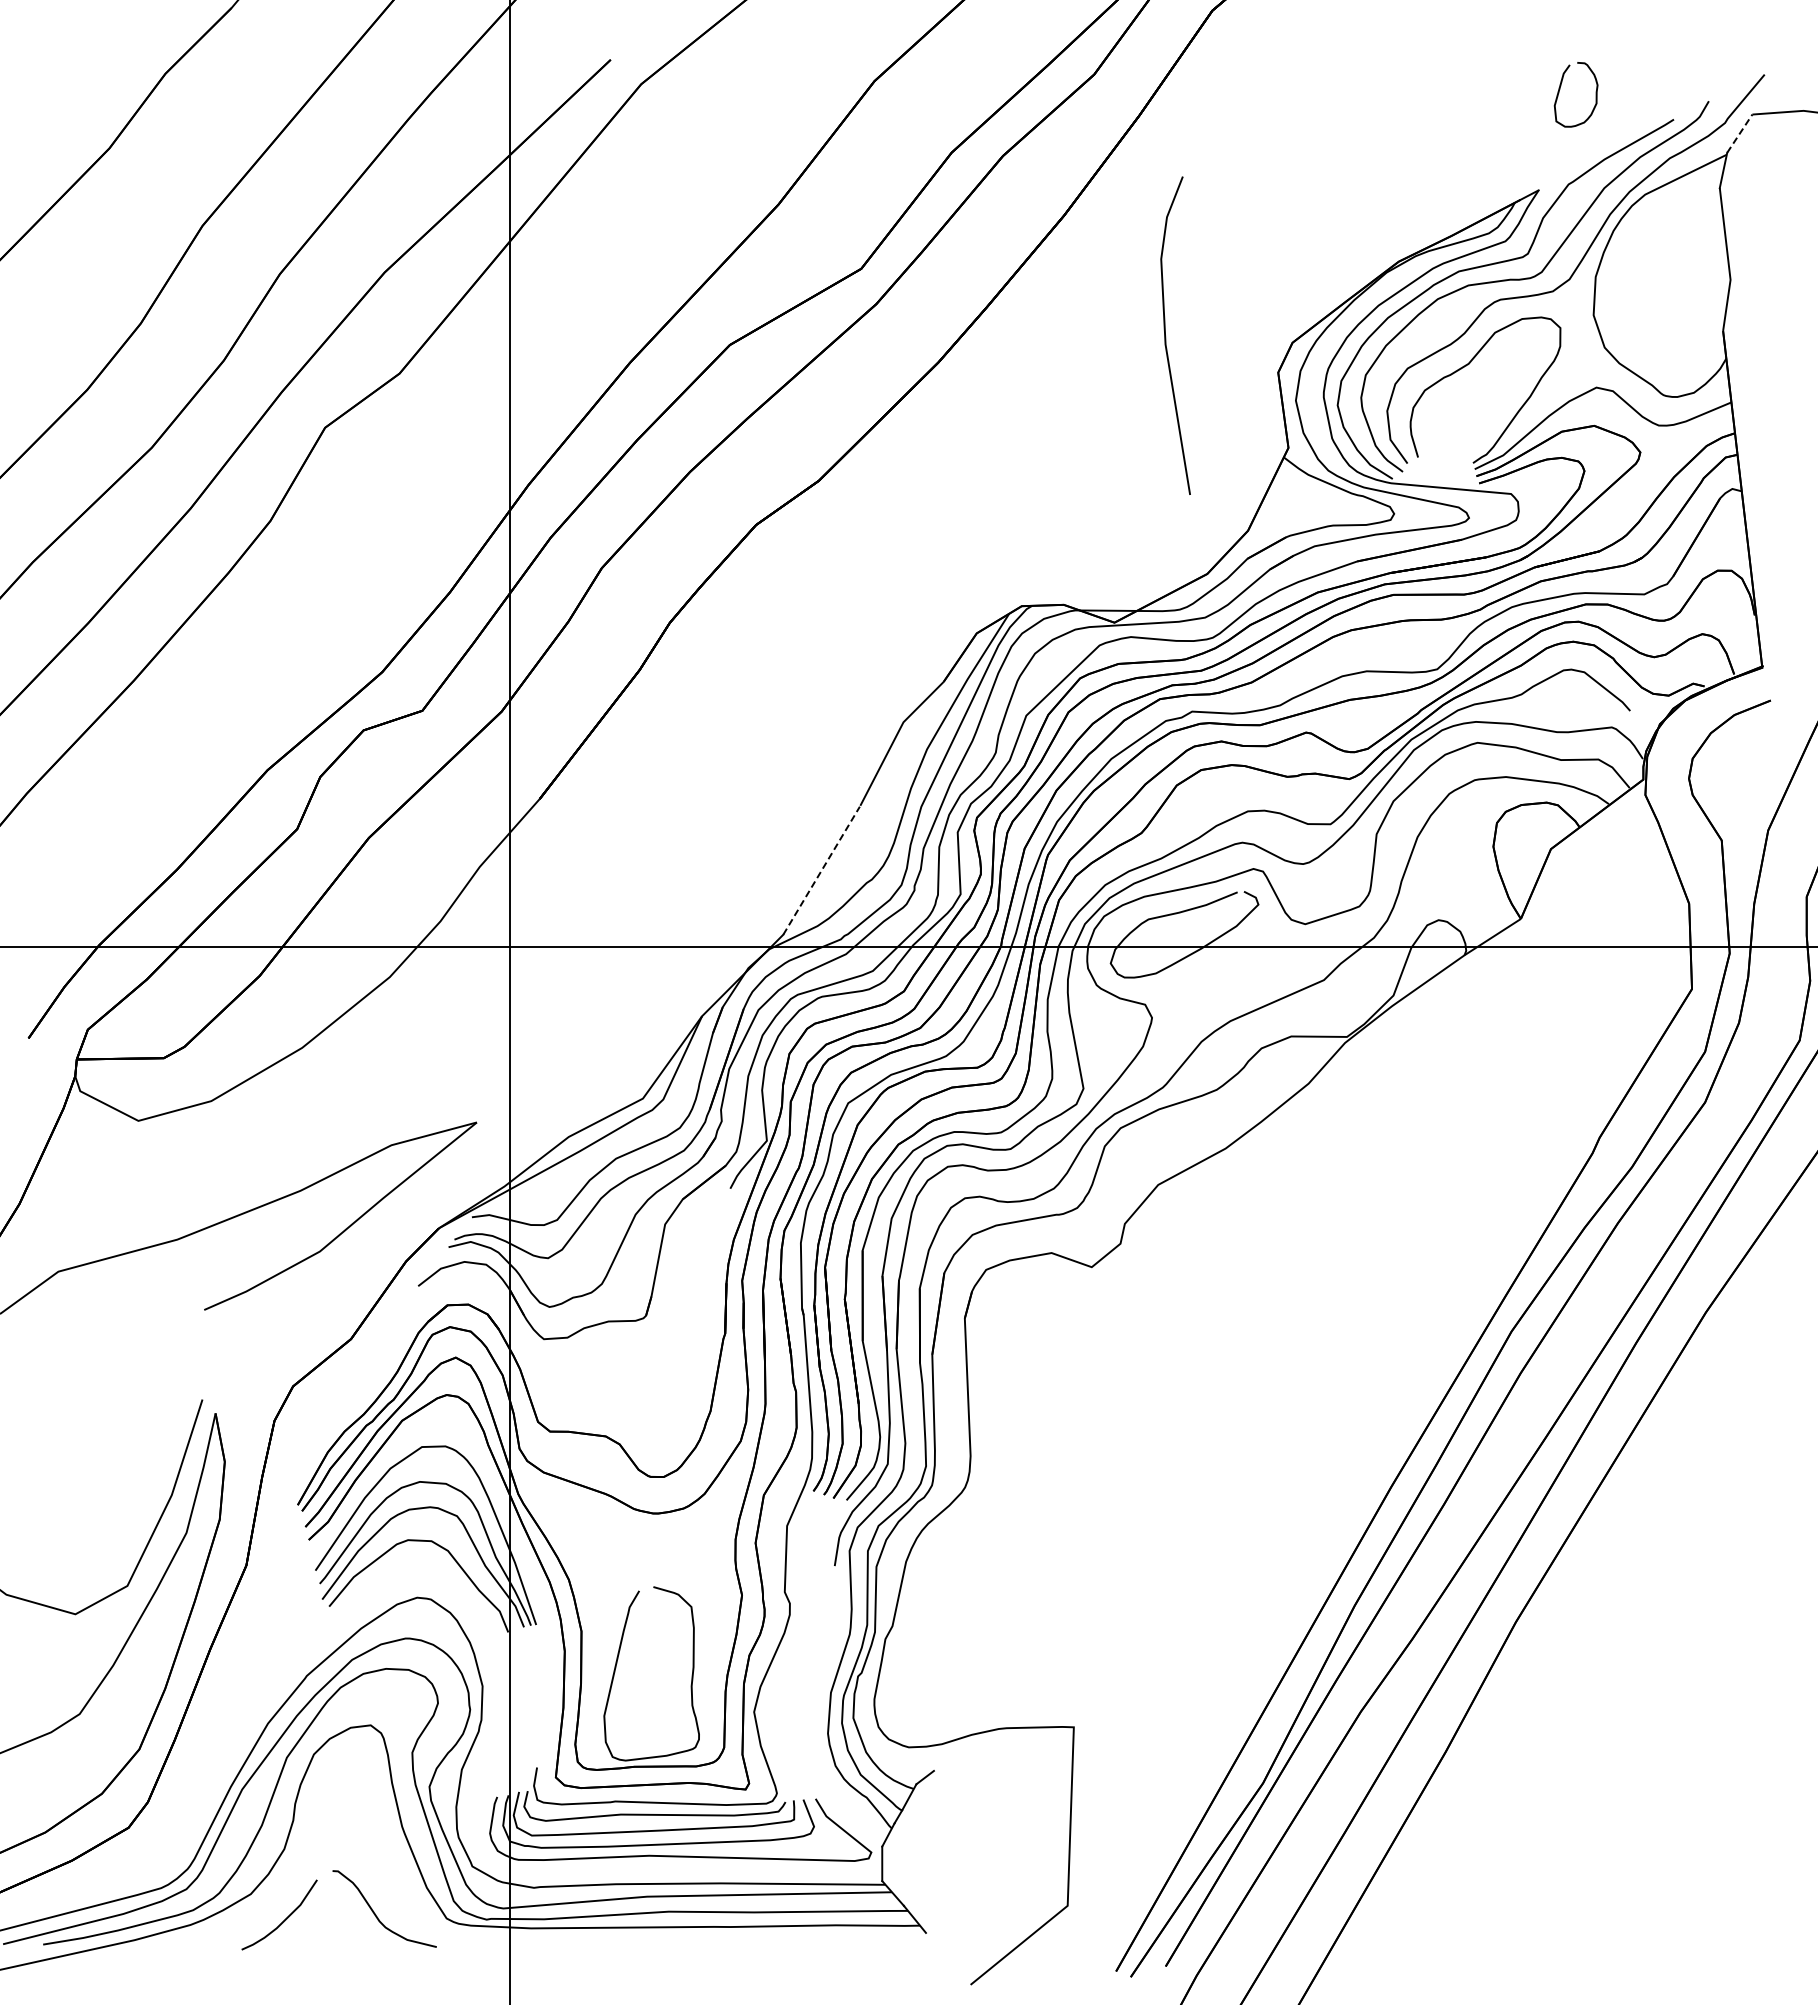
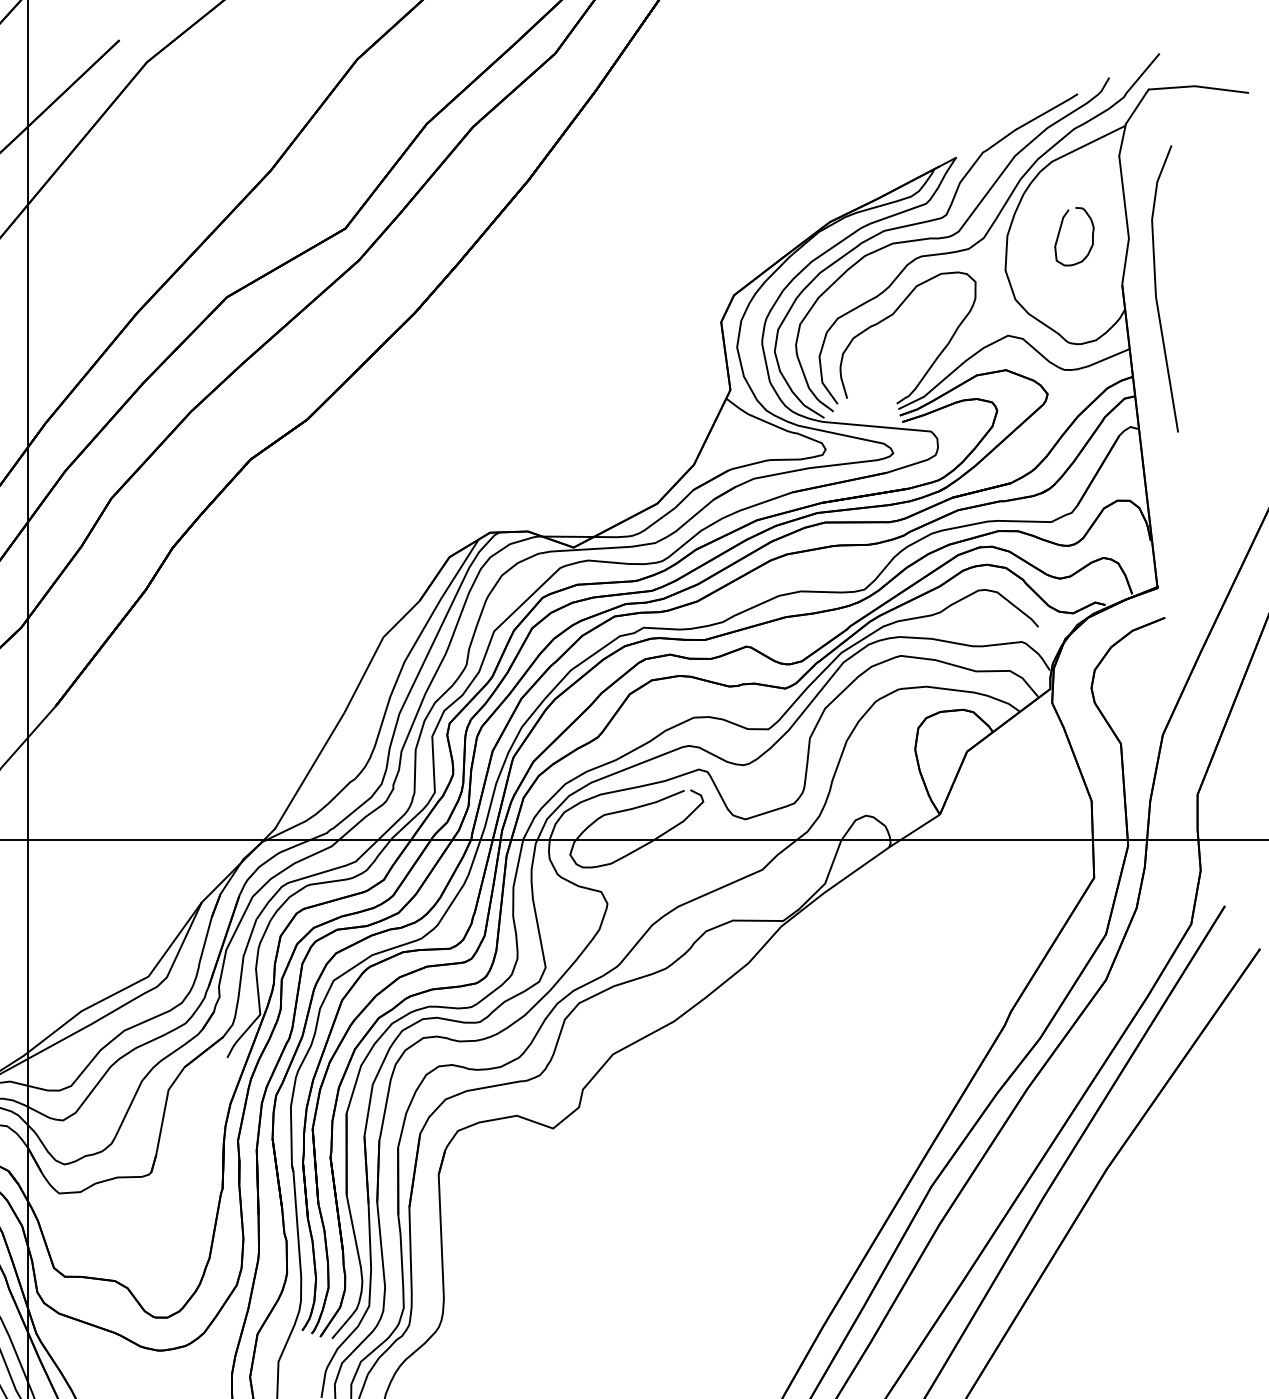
curve: (1560, 89) -> (1060, 231), moved
line: (1739, 133) -> (1136, 106), dashed -> solid
line: (1166, 336) -> (1156, 289), moved
line: (821, 870) -> (309, 770), dashed -> solid

